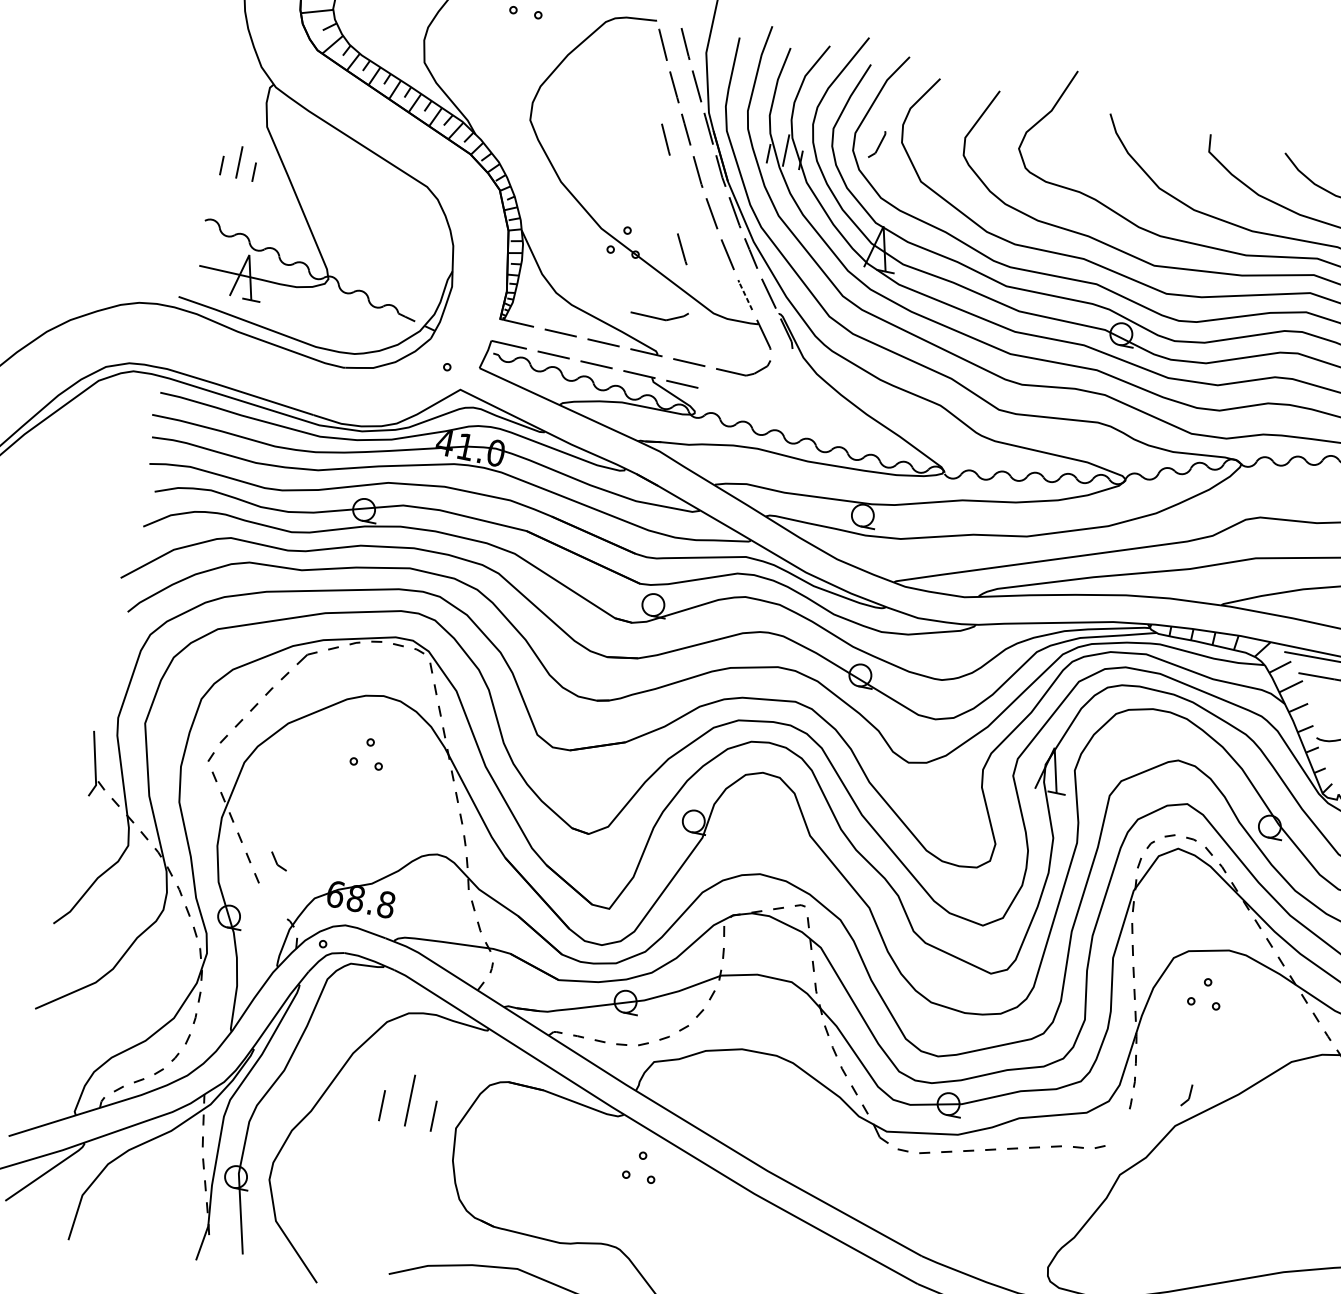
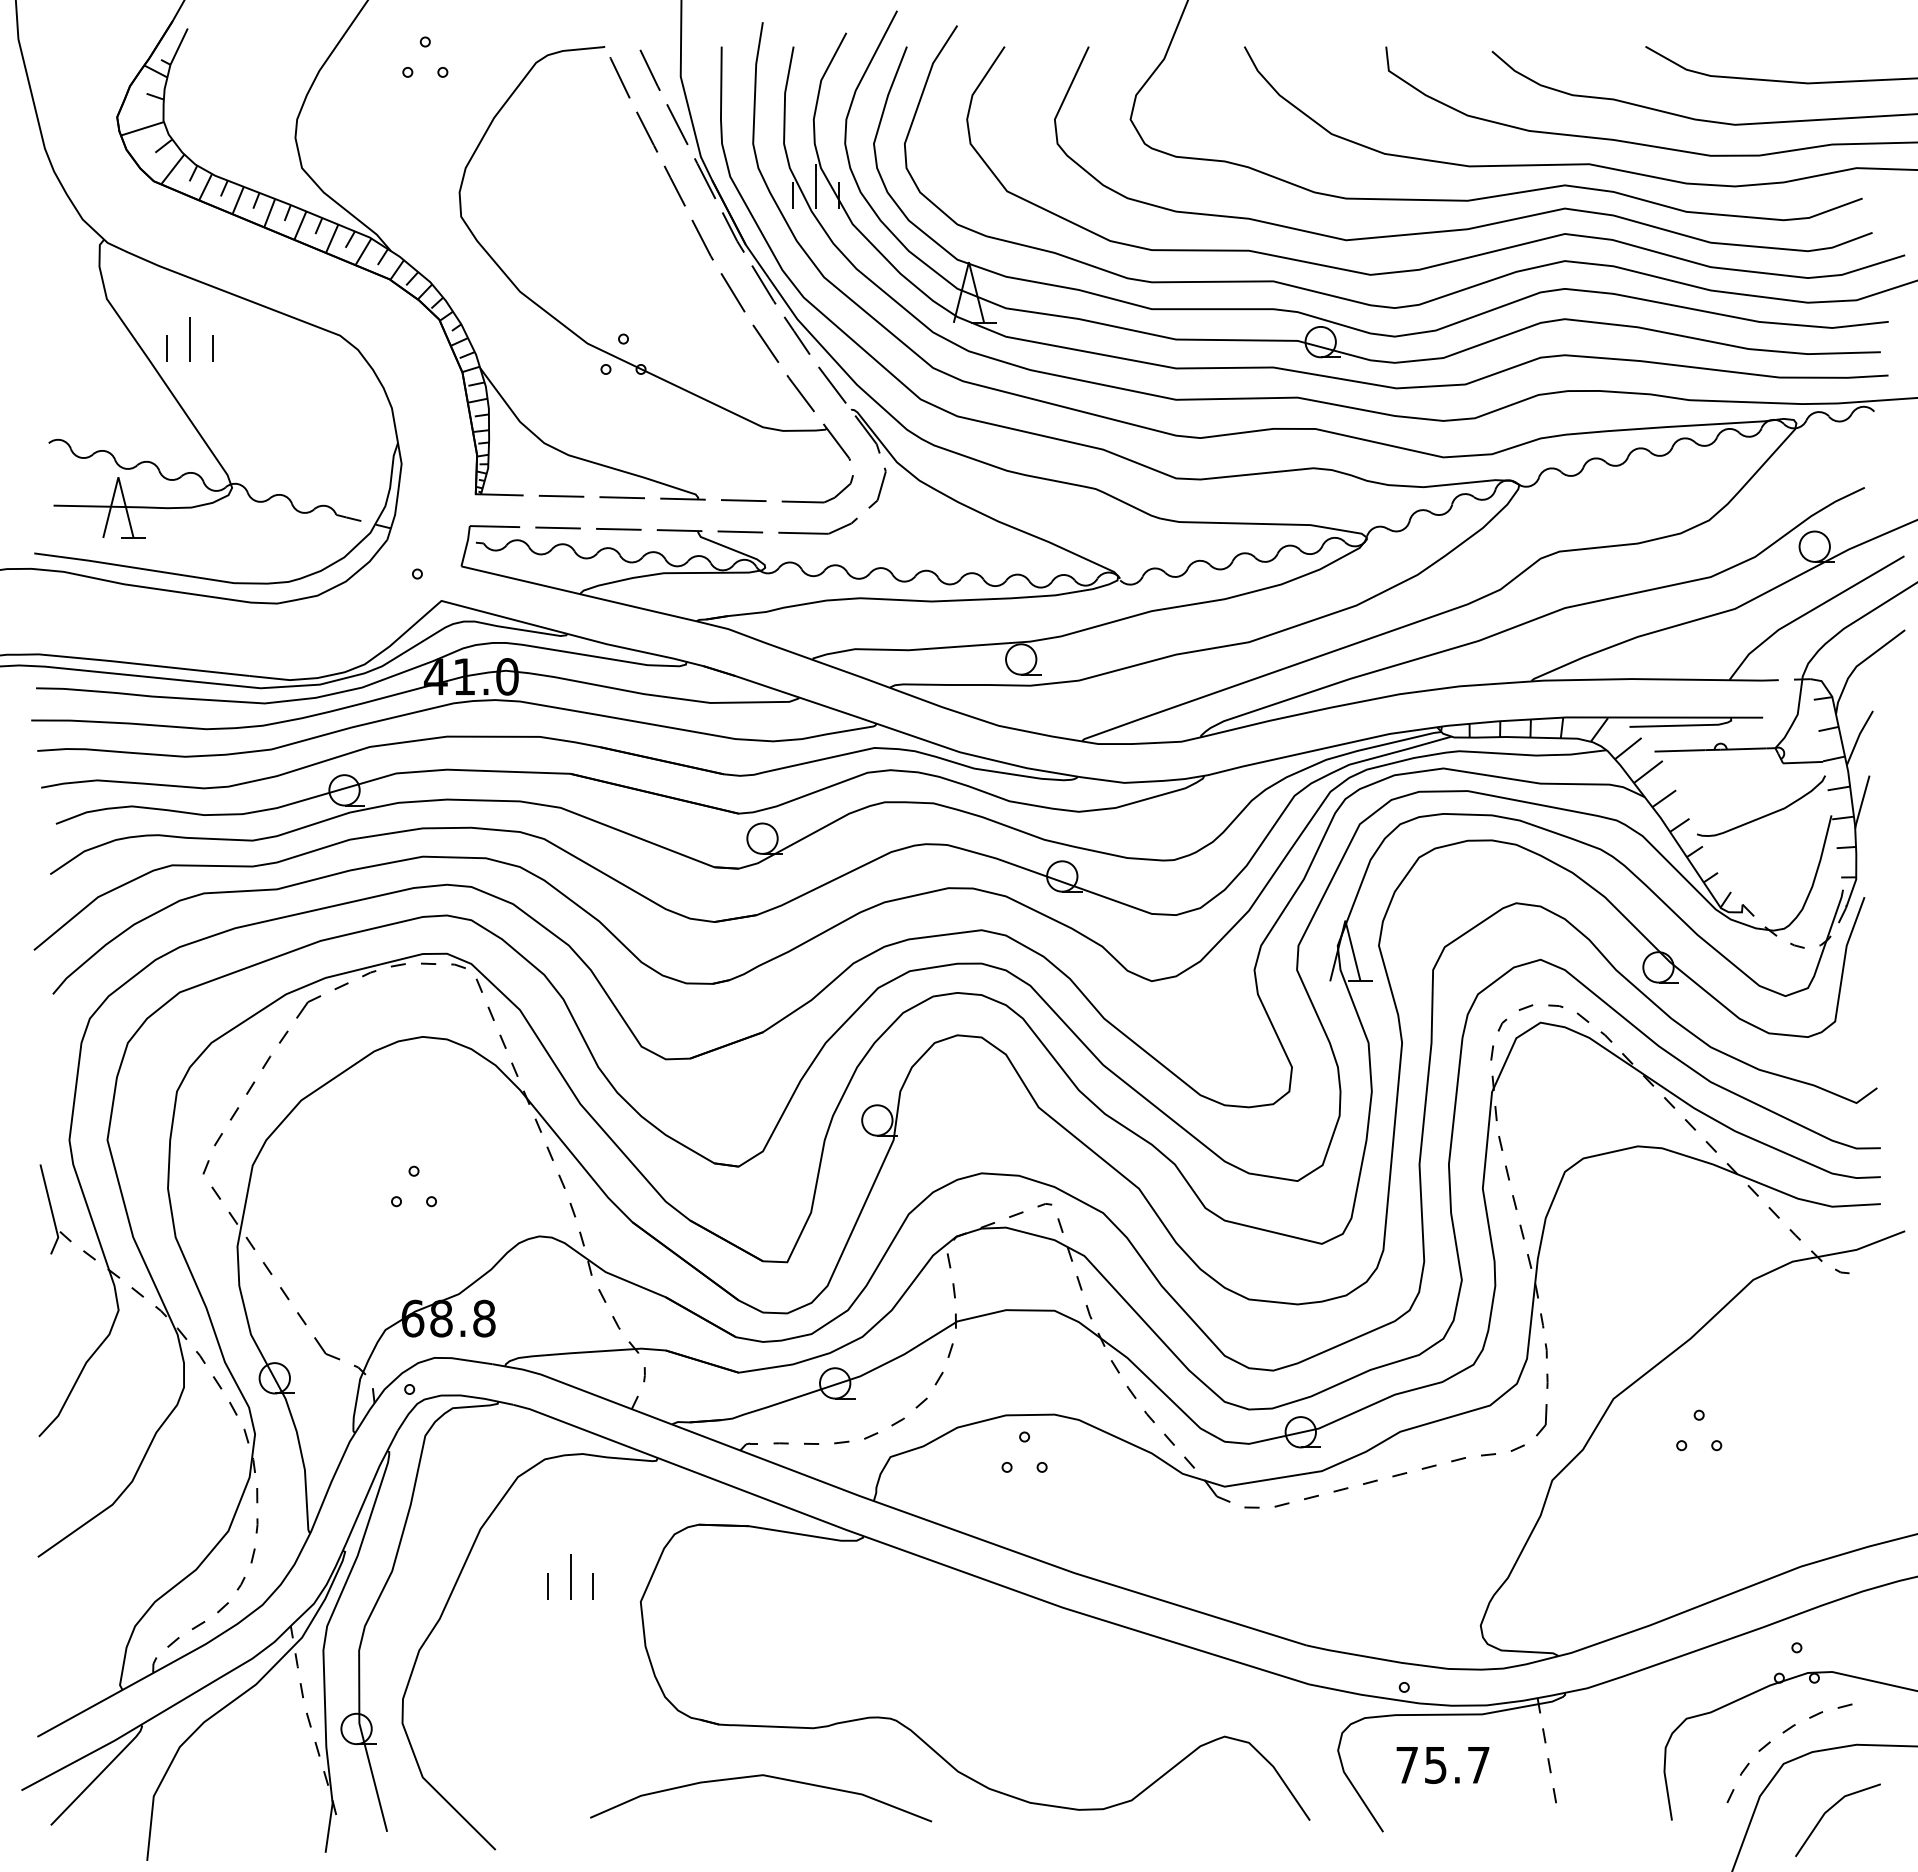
line: (665, 138) -> (649, 204), removed
part: (877, 144) -> (877, 487), moved
part: (238, 162) -> (189, 339), moved
line: (682, 248) -> (702, 348), removed
line: (745, 295) -> (801, 394), dashed -> solid
part: (658, 317) -> (817, 532), moved
part: (369, 746) -> (413, 1176), moved
part: (279, 861) -> (327, 1348), moved
part: (1207, 986) -> (1699, 1420), moved
part: (1186, 1095) -> (1541, 1420), moved
part: (409, 1100) -> (570, 1576), size x0.62
part: (642, 1159) -> (1024, 1442), moved

